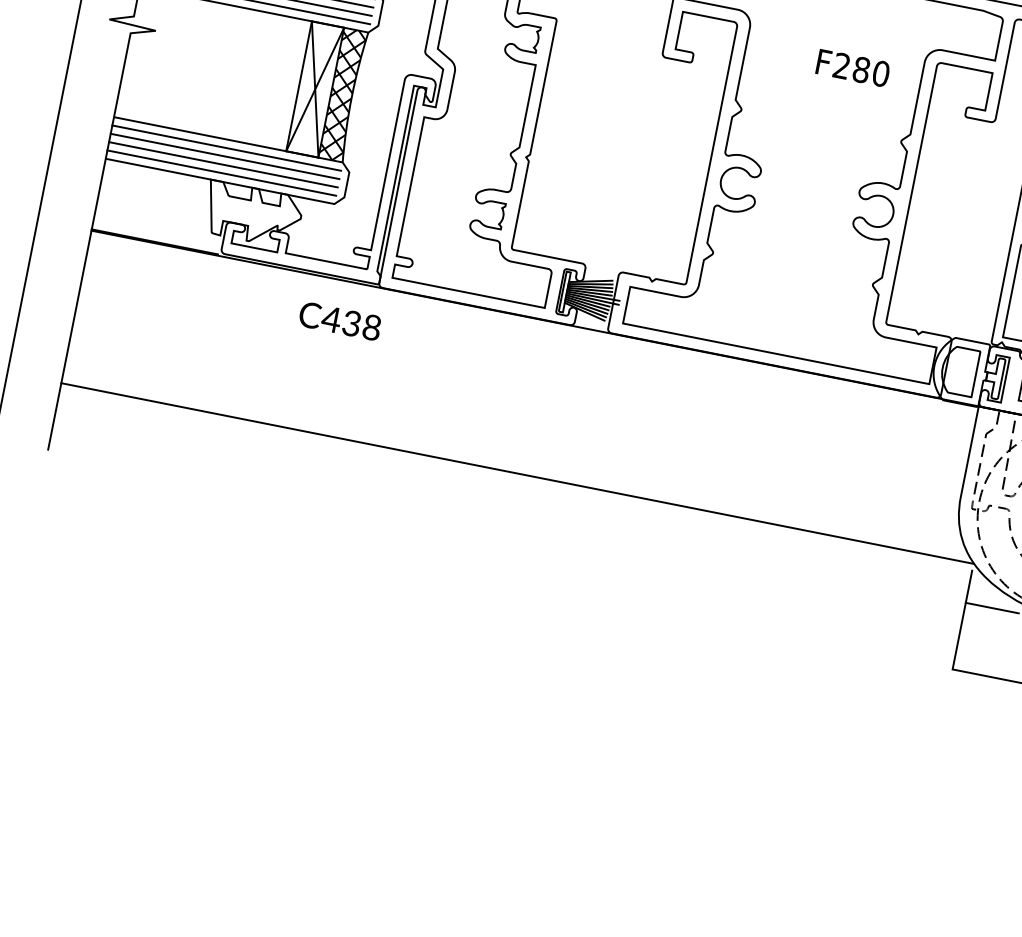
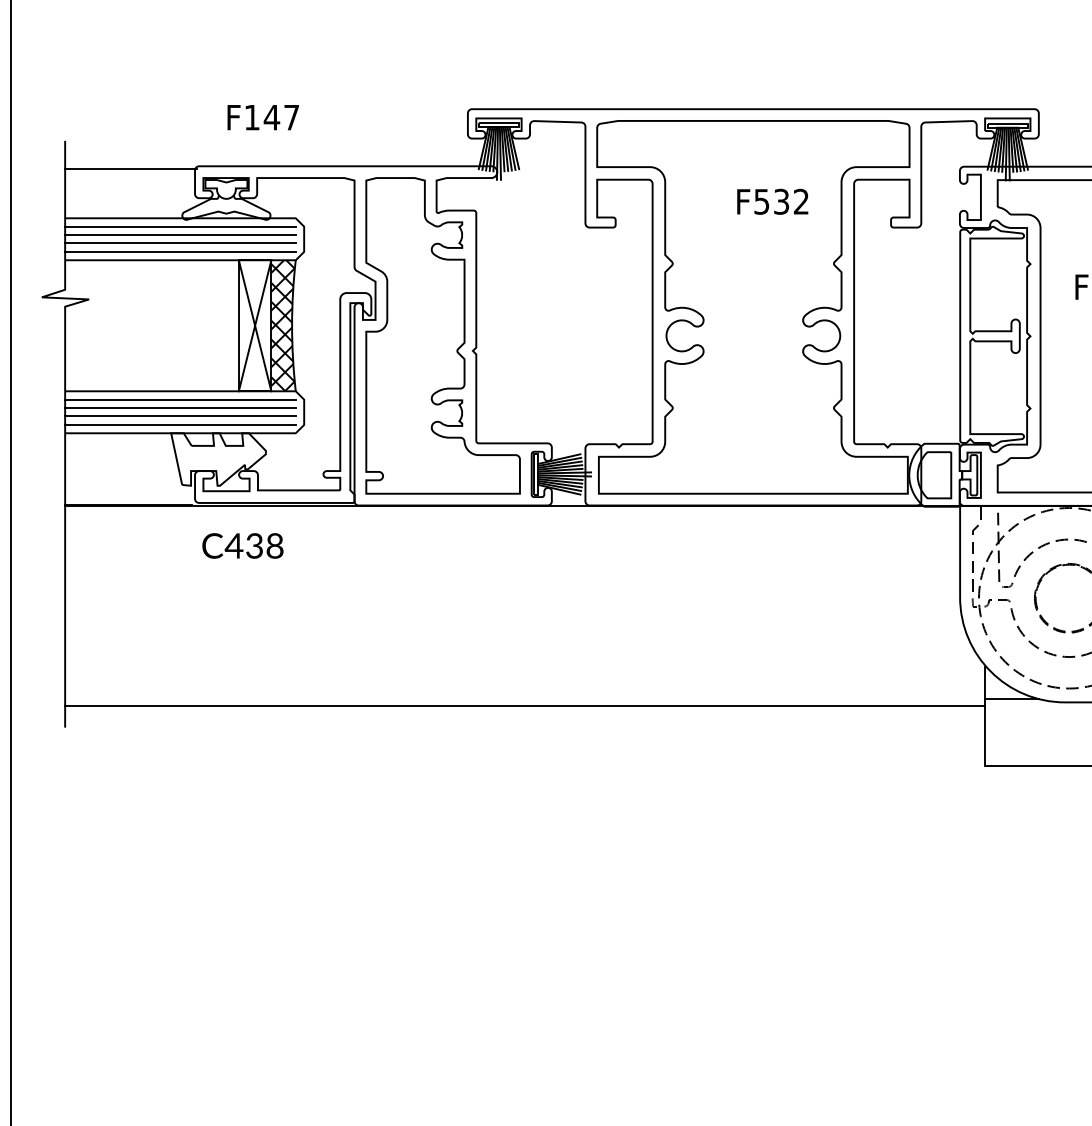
text: (861, 69) -> (781, 201), F280 -> F532
text: (339, 320) -> (242, 545), moved
line: (517, 473) -> (525, 705), moved

